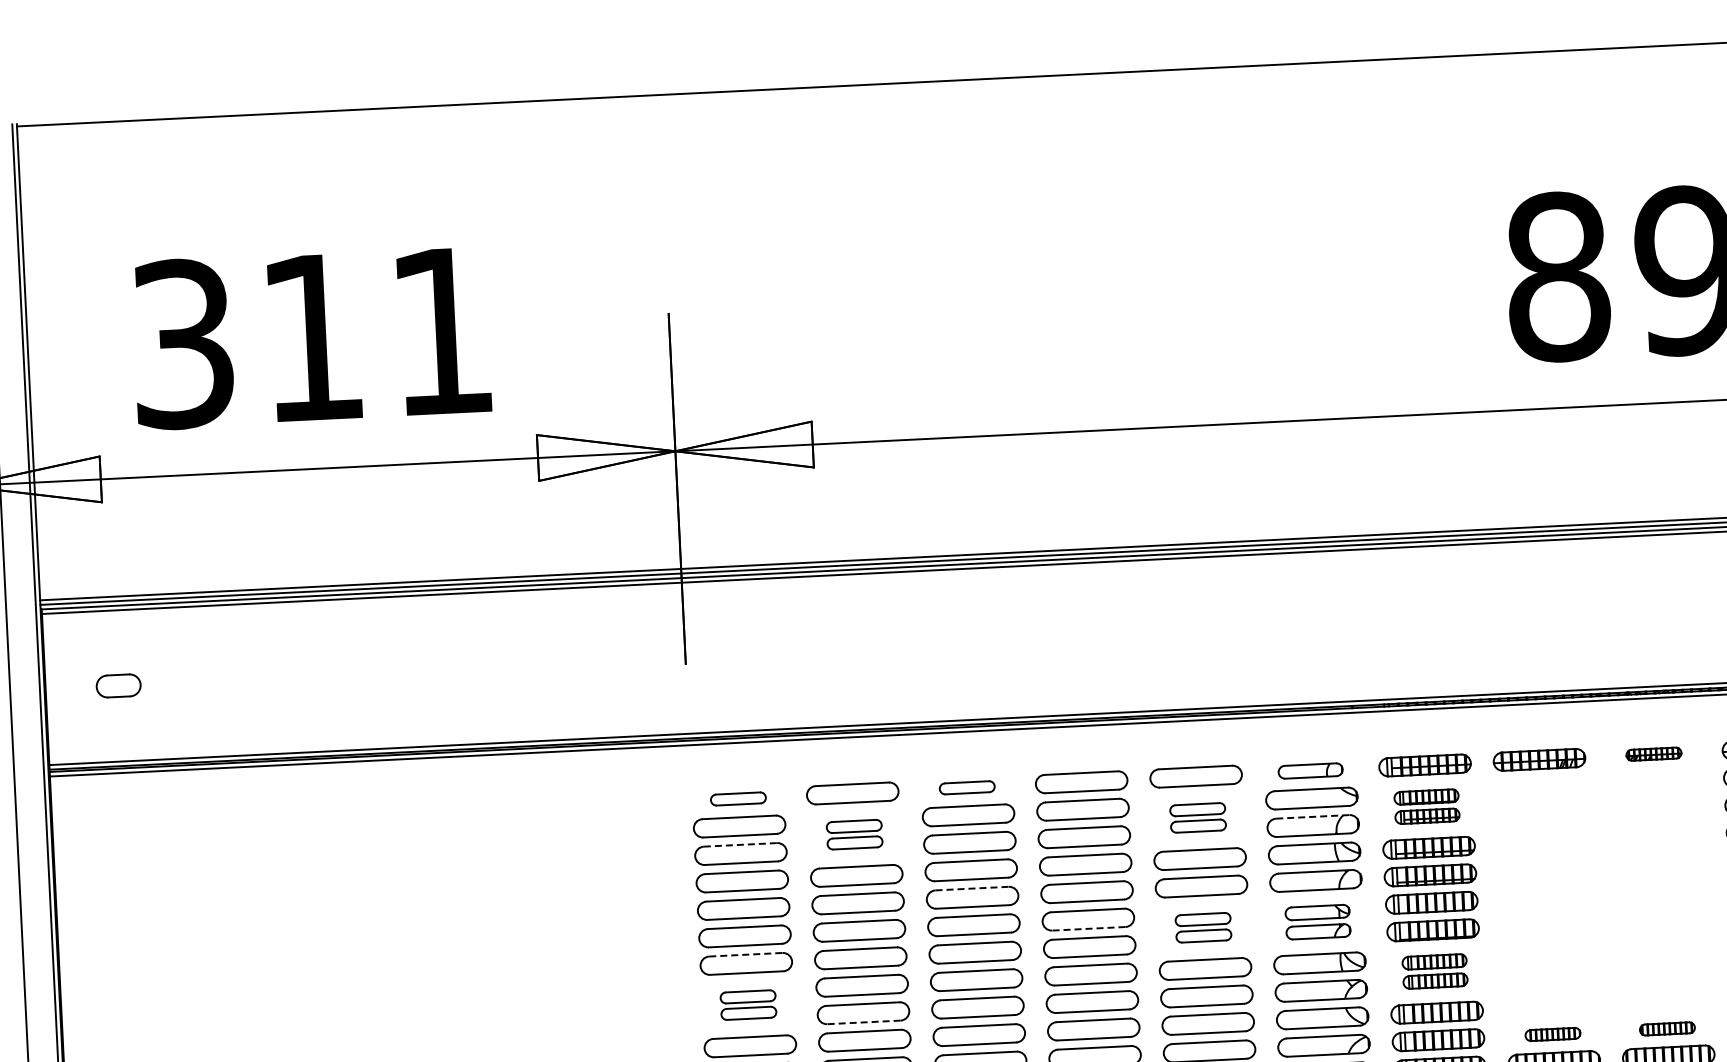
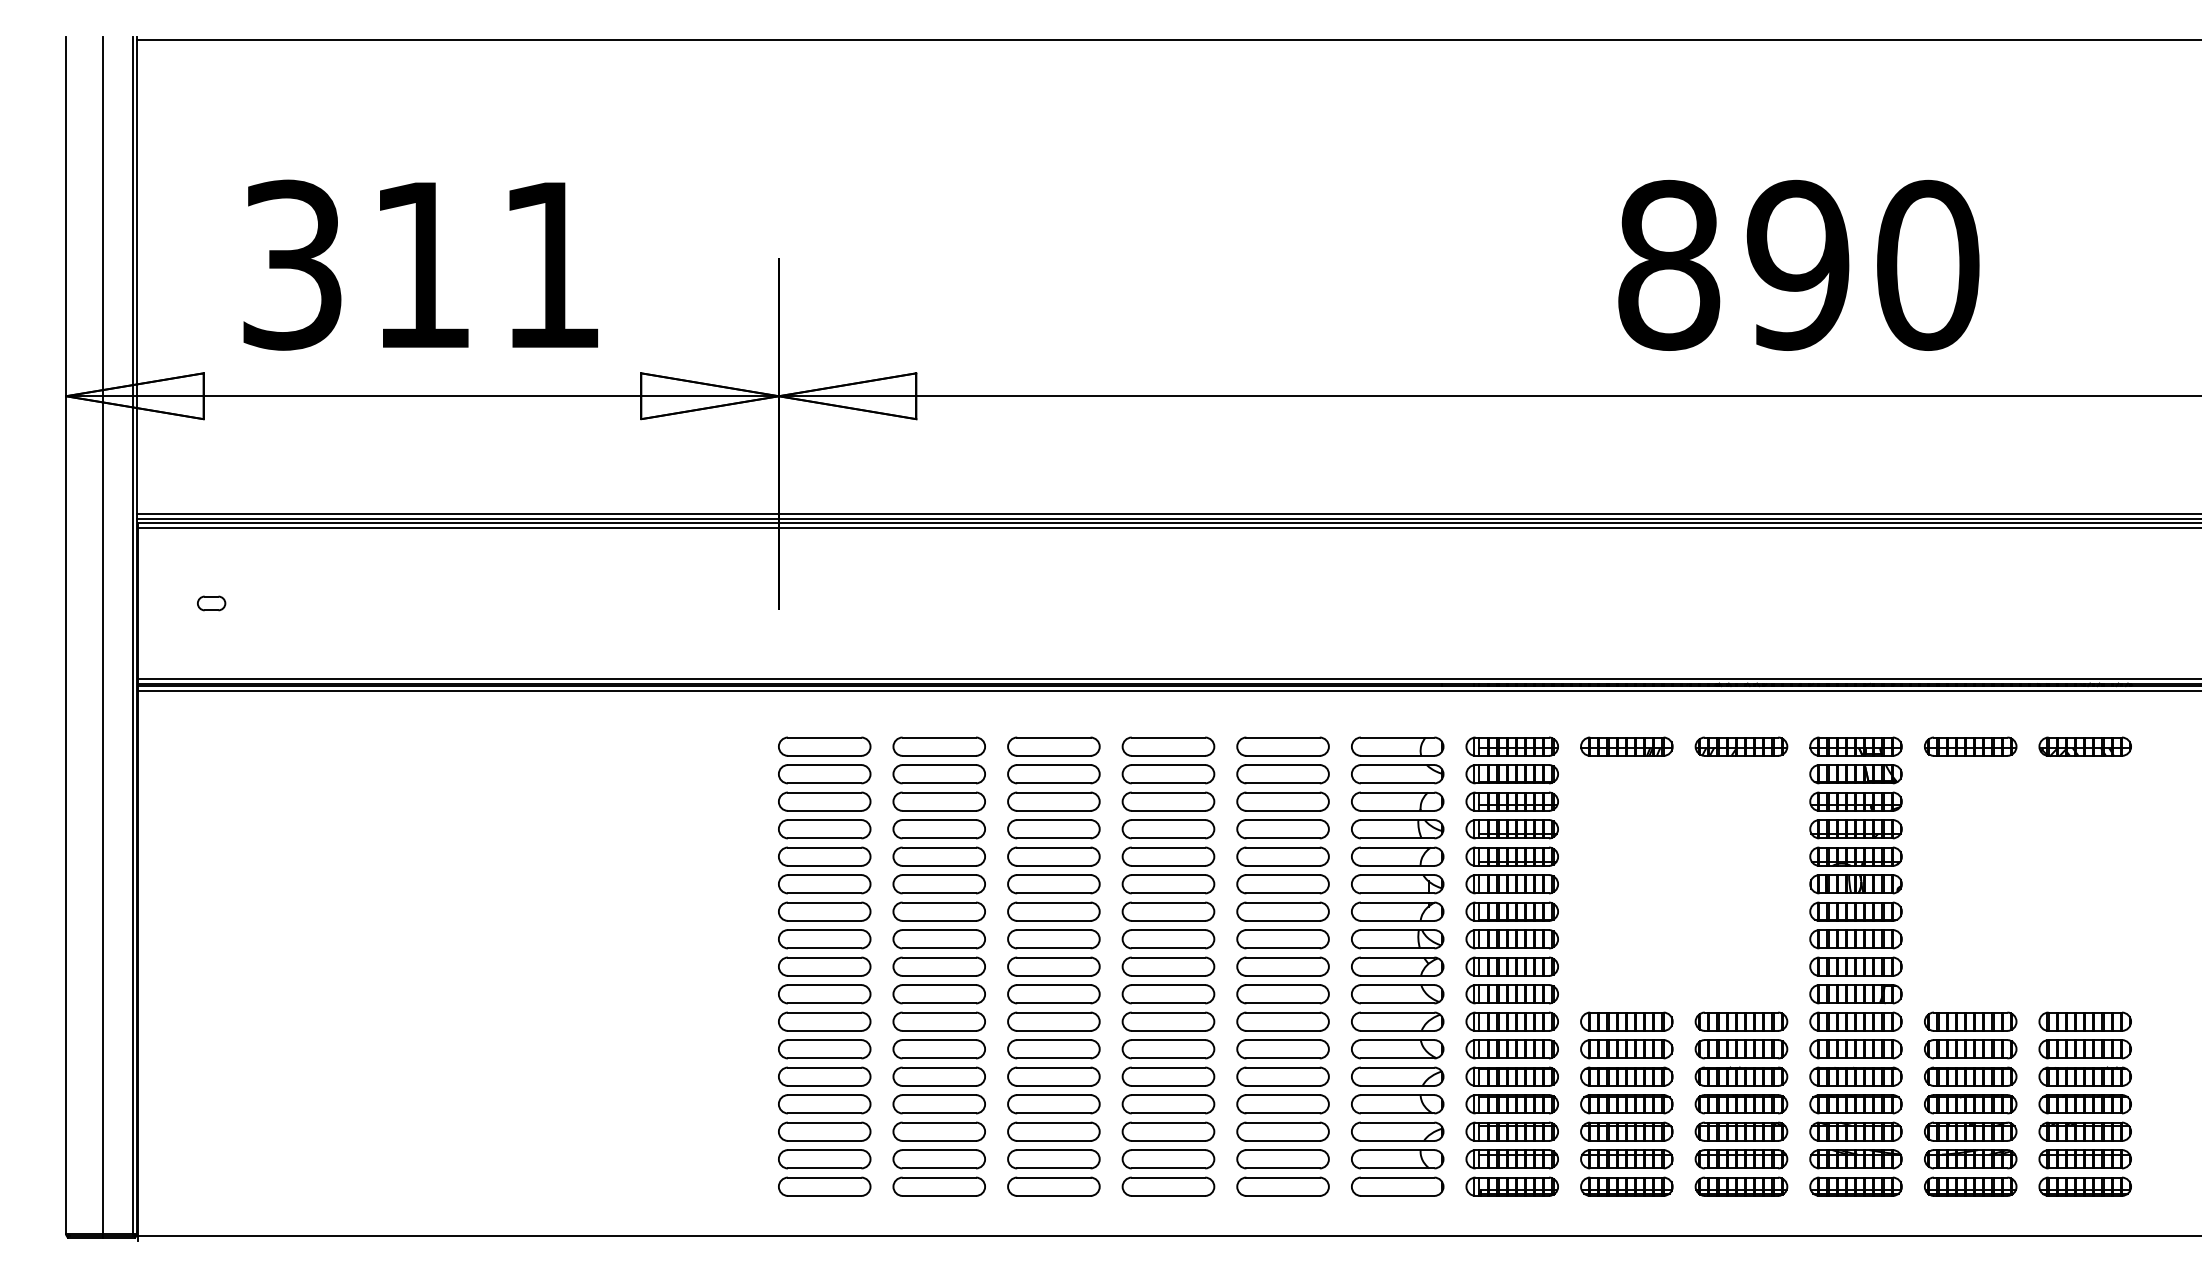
part: (118, 685) -> (211, 603), size x0.62
part: (1654, 754) -> (1741, 746), size x1.67
part: (1310, 770) -> (1397, 746), size x1.43
part: (966, 787) -> (1053, 746), size x1.67
part: (738, 798) -> (824, 746), size x1.67
part: (1426, 806) -> (1511, 787), size x1.43
line: (1312, 816) -> (1397, 792), dashed -> solid
part: (1197, 817) -> (1282, 787), size x1.67
part: (853, 834) -> (938, 787), size x1.67
line: (740, 844) -> (824, 792), dashed -> solid
line: (971, 888) -> (1053, 847), dashed -> solid
part: (1317, 921) -> (1397, 897), size x1.43
part: (1202, 927) -> (1282, 897), size x1.67
line: (1088, 928) -> (1168, 893), dashed -> solid
line: (745, 954) -> (824, 902), dashed -> solid
part: (1434, 971) -> (1511, 952), size x1.43
part: (748, 1004) -> (824, 952), size x1.67
line: (864, 1021) -> (939, 975), dashed -> solid
part: (1667, 1028) -> (1741, 1021), size x1.67
part: (1552, 1034) -> (1626, 1021), size x1.67

